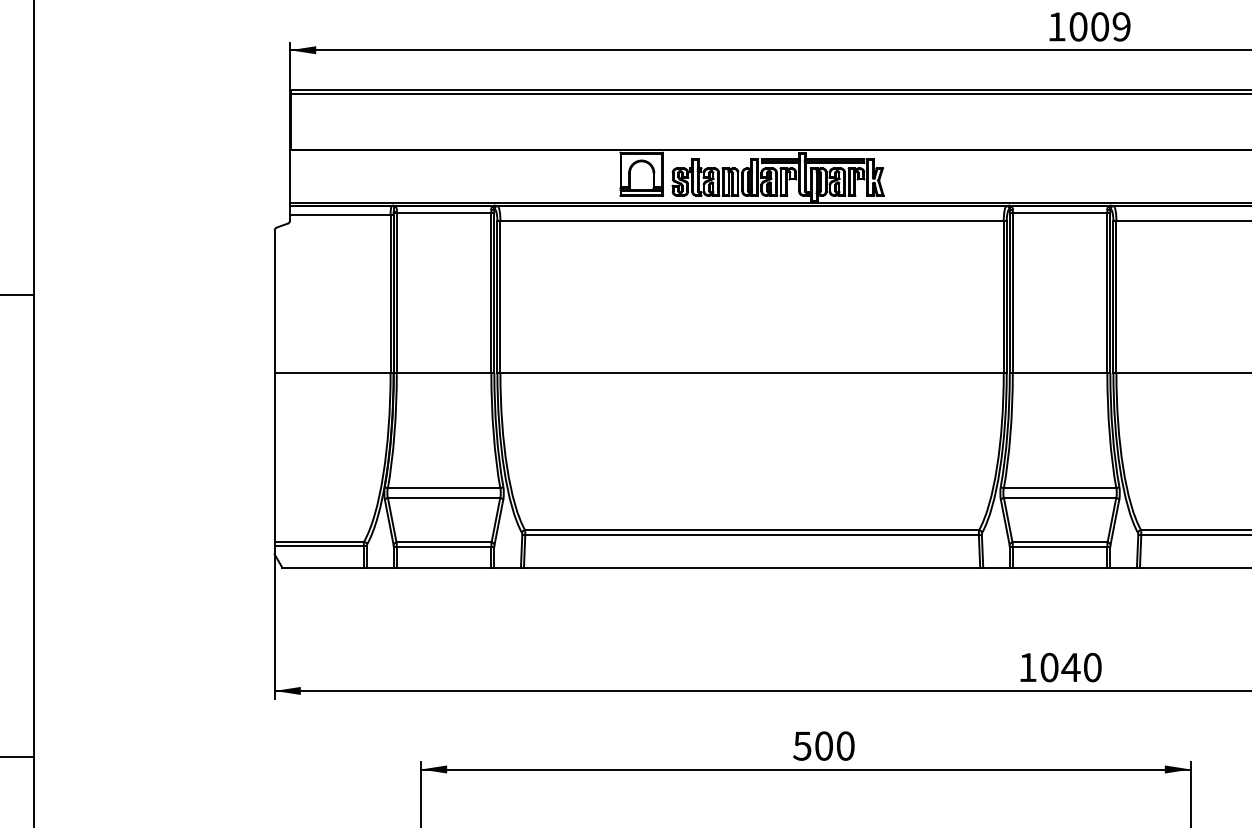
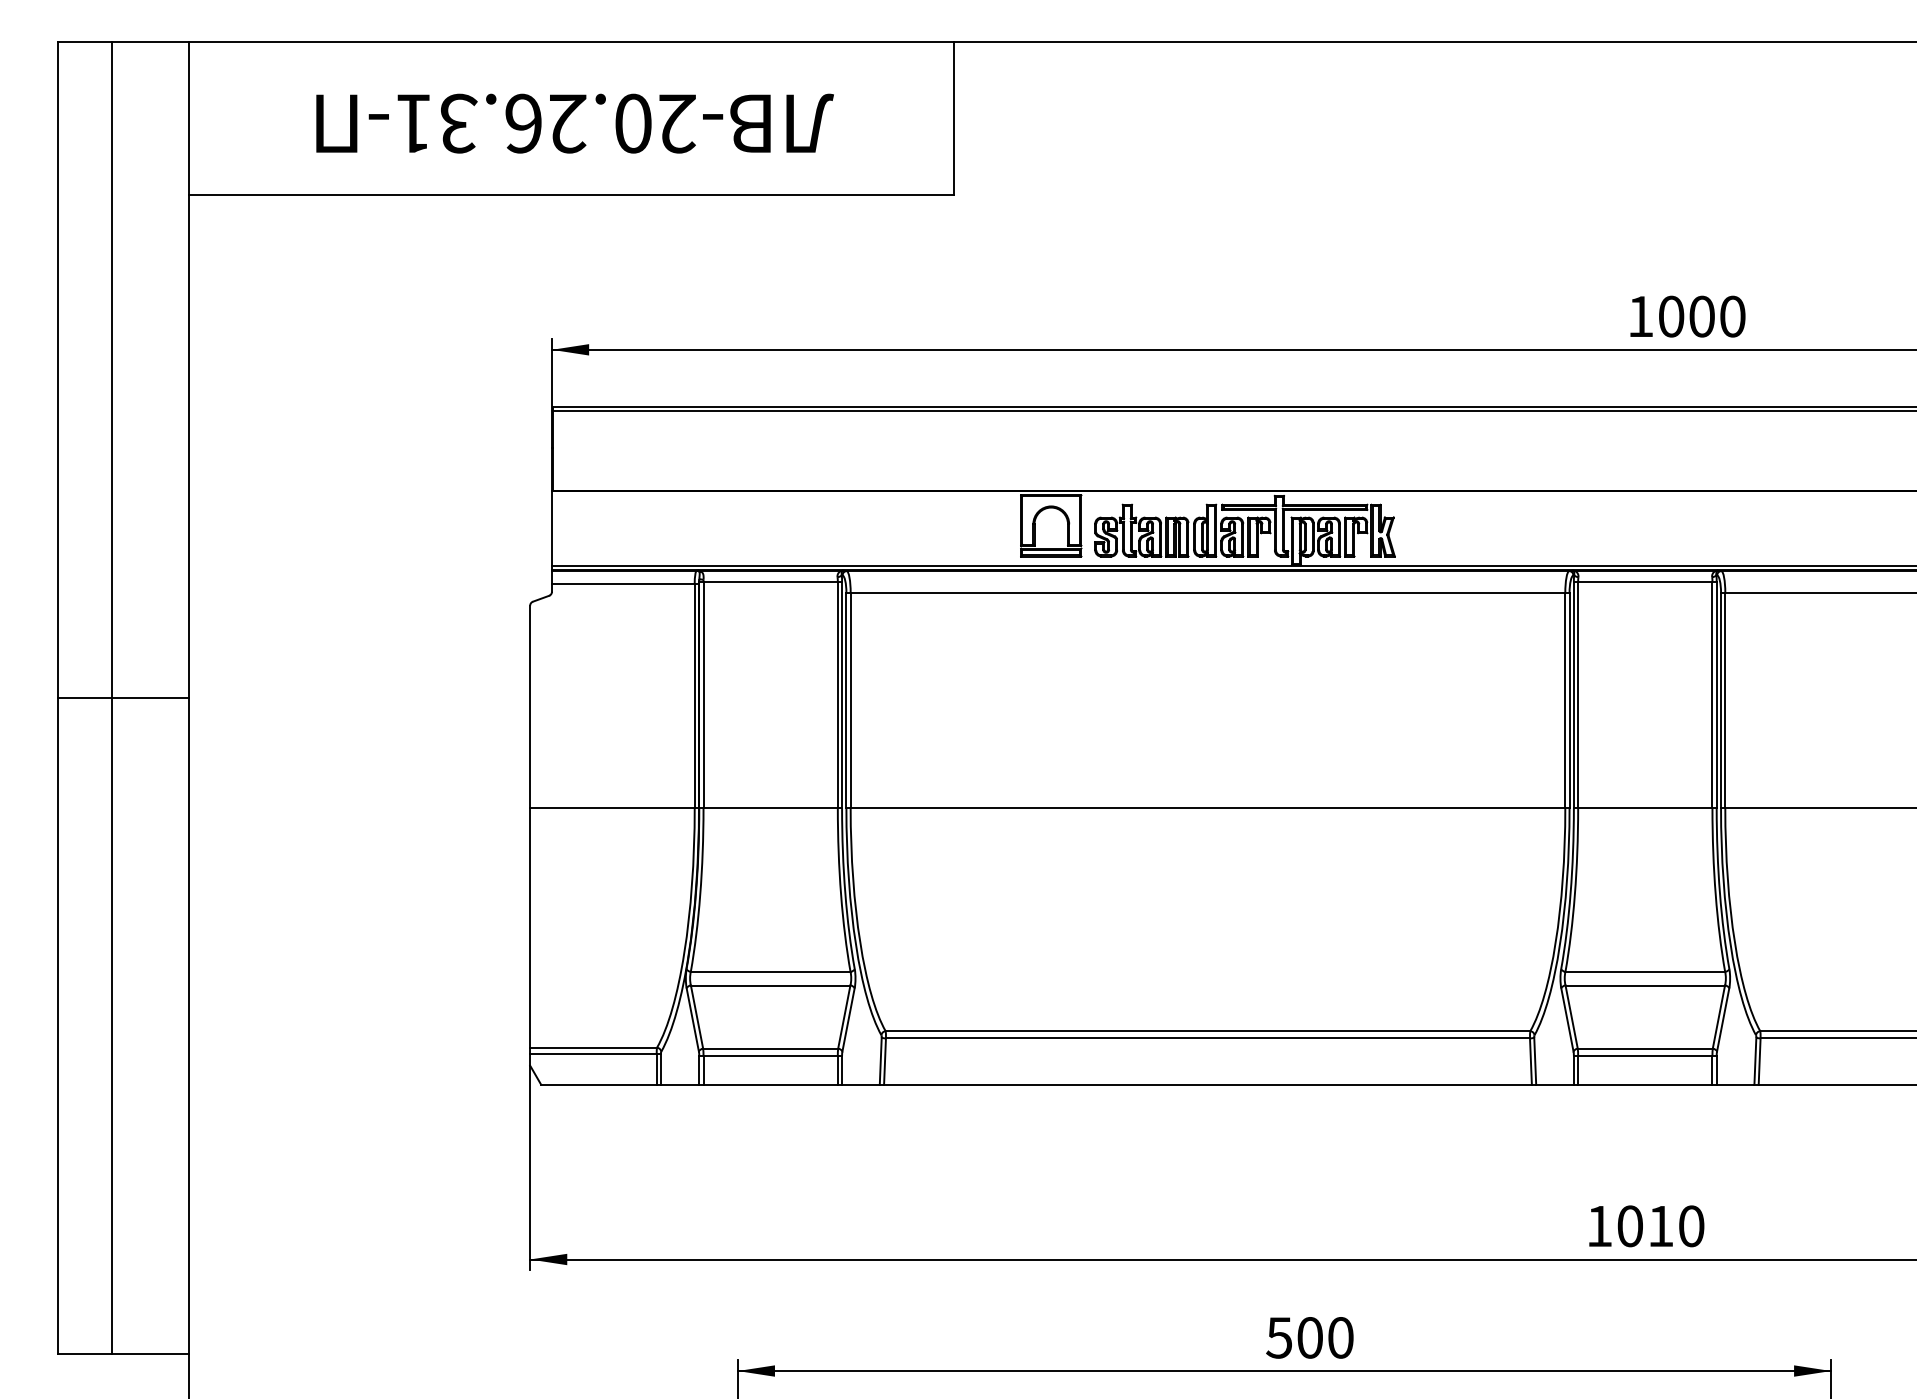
text: (1121, 26) -> (1732, 316), 1009 -> 1000
text: (1070, 667) -> (1660, 1226), 1040 -> 1010

